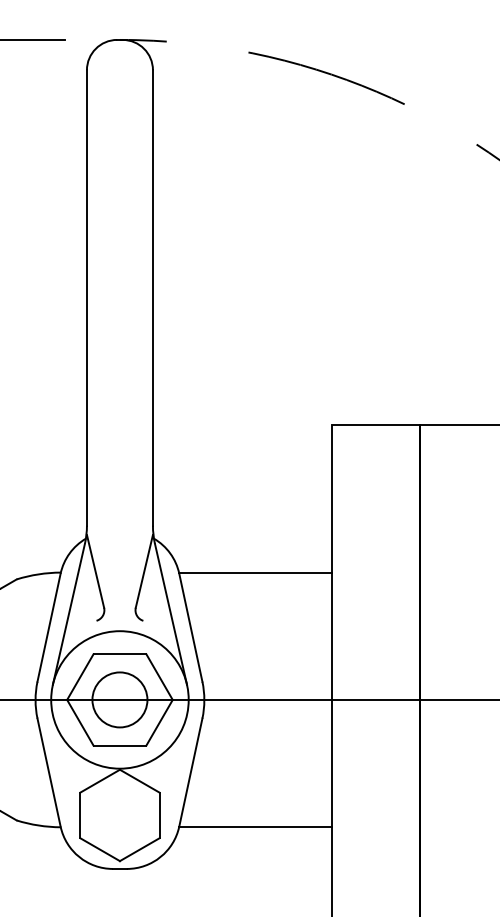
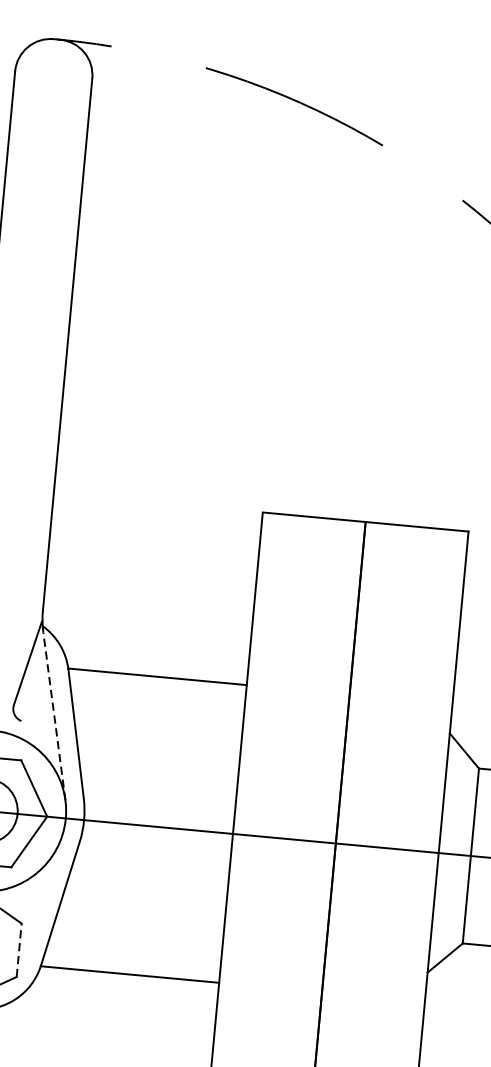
line: (170, 613) -> (53, 715), solid -> dashed
line: (159, 815) -> (19, 950), solid -> dashed

